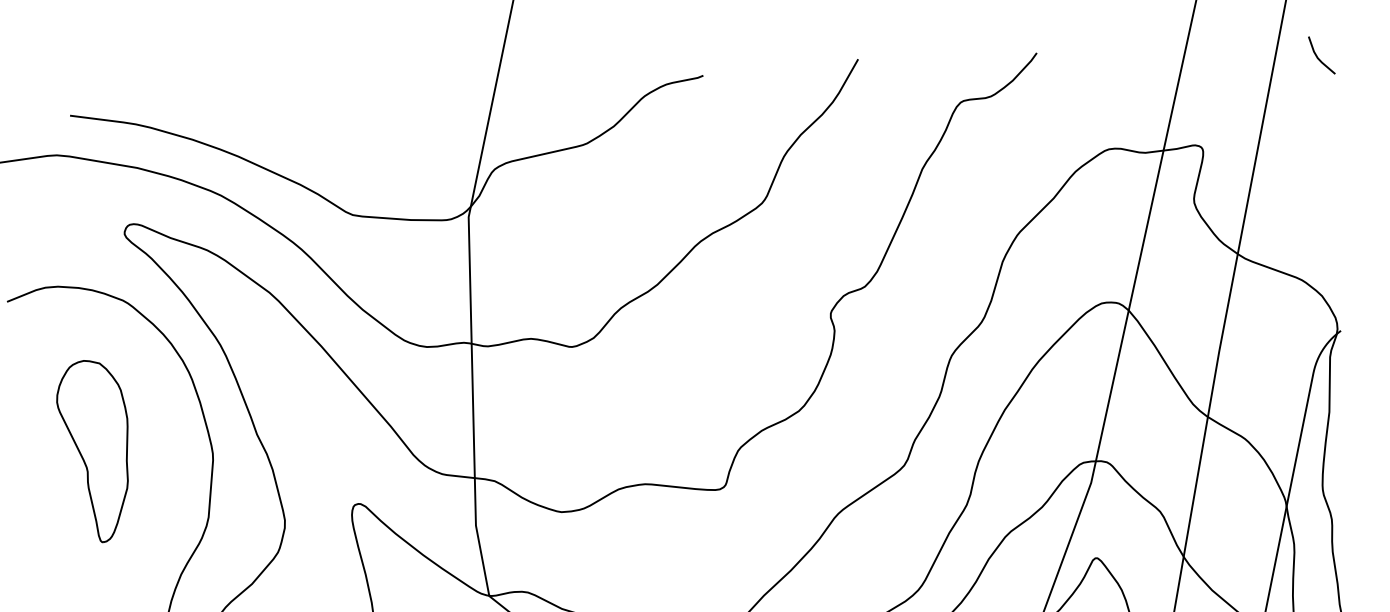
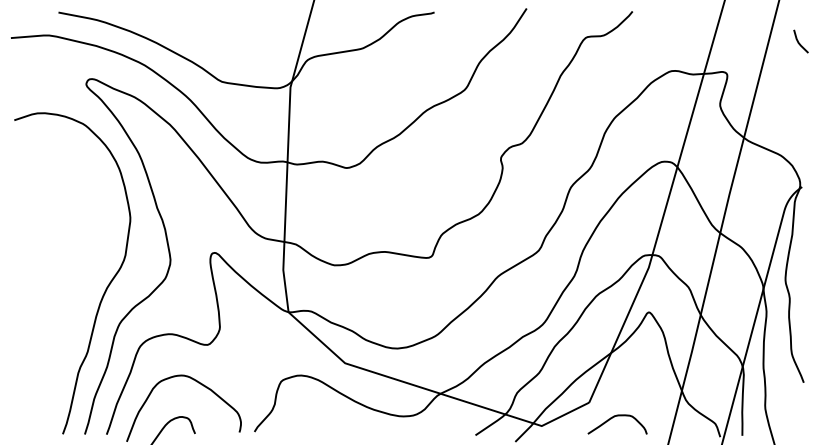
line: (1319, 57) -> (799, 42), moved
part: (94, 450) -> (60, 211), removed

